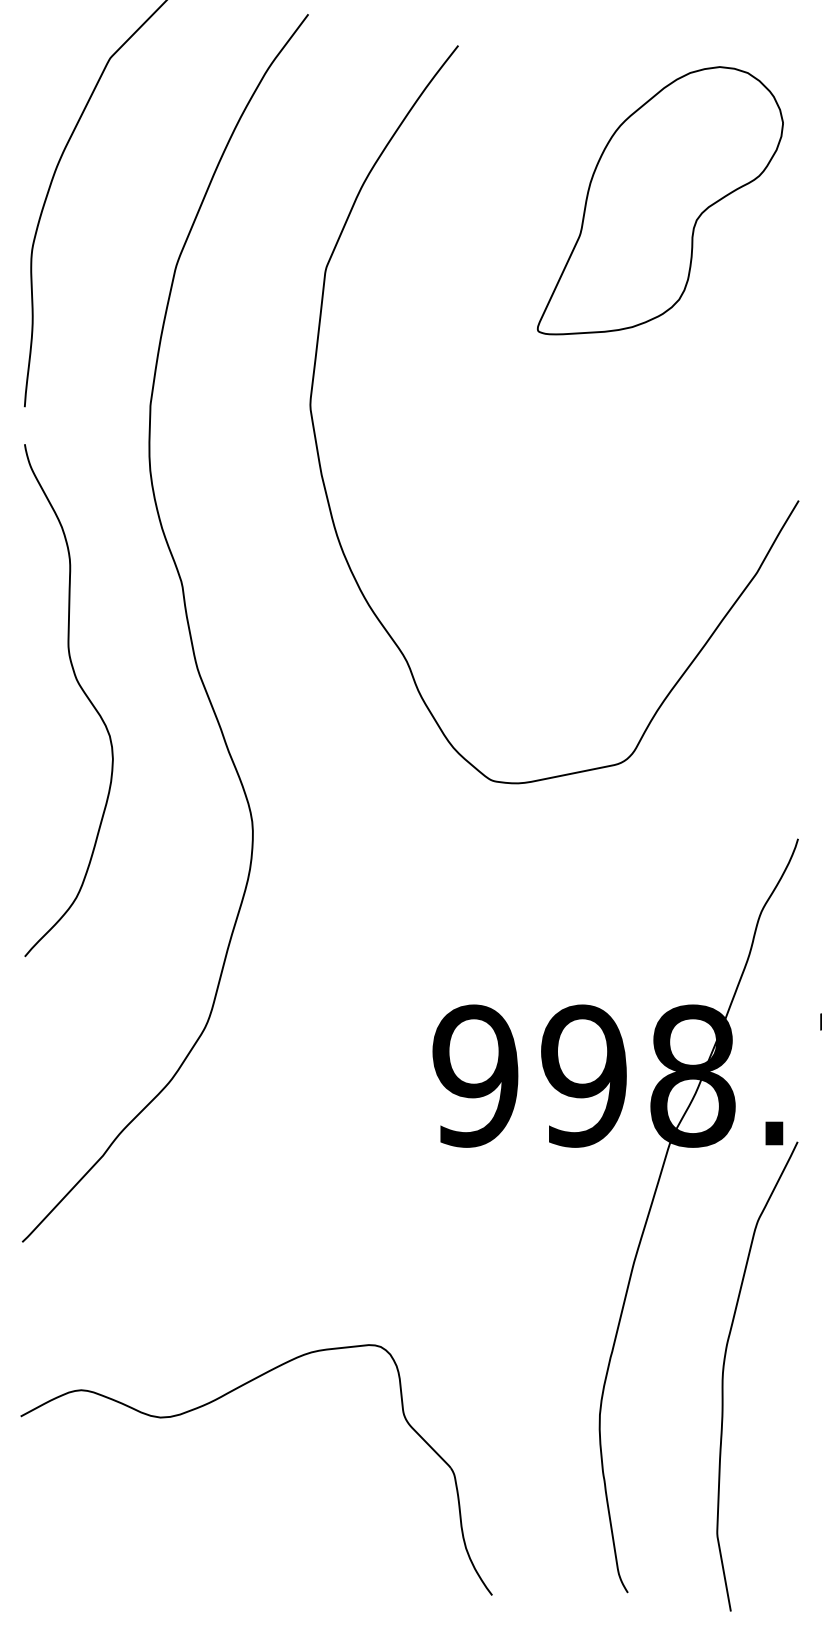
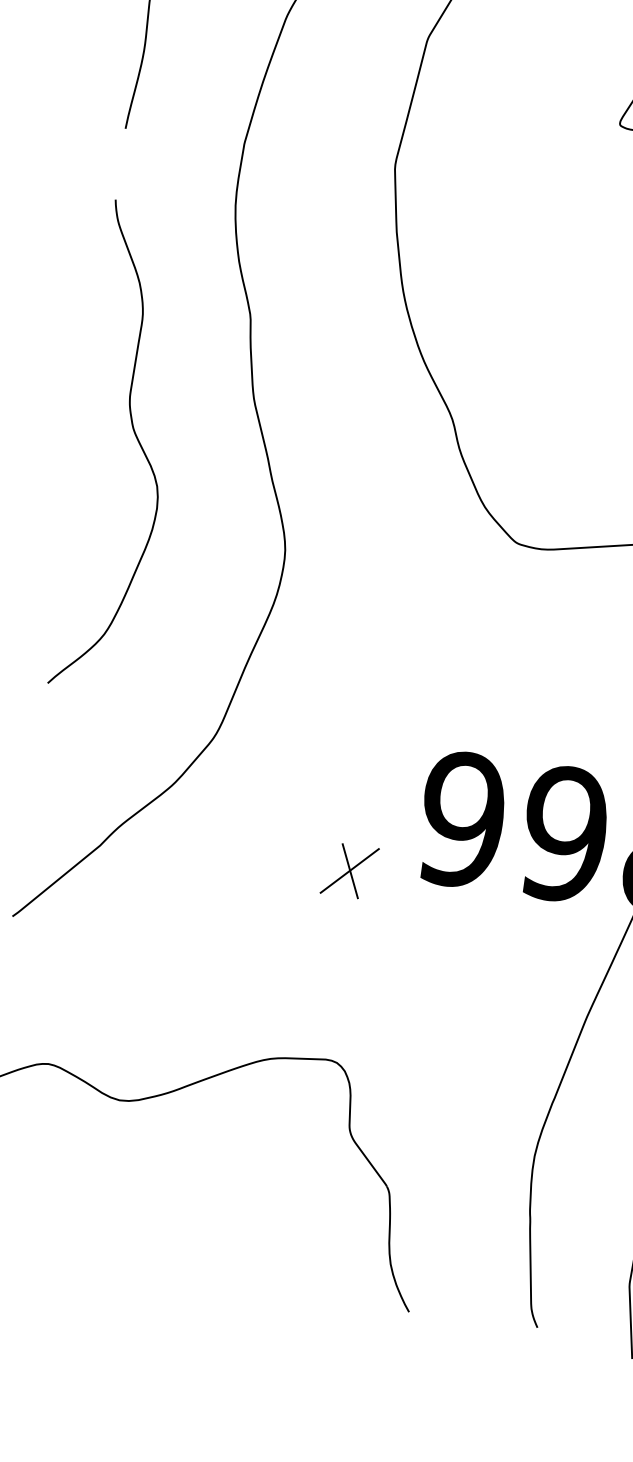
curve: (83, 693) -> (137, 442), moved
part: (366, 1145) -> (350, 870), added

